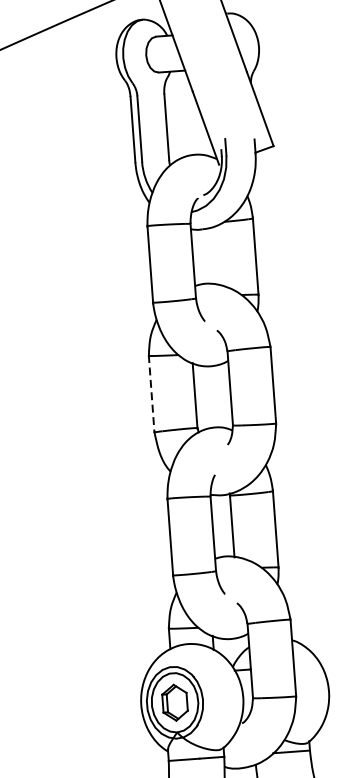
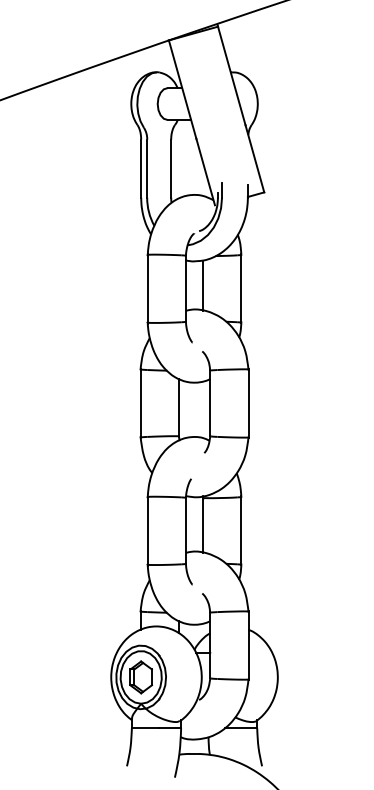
line: (212, 256) -> (203, 285), added
line: (151, 394) -> (140, 403), dashed -> solid

